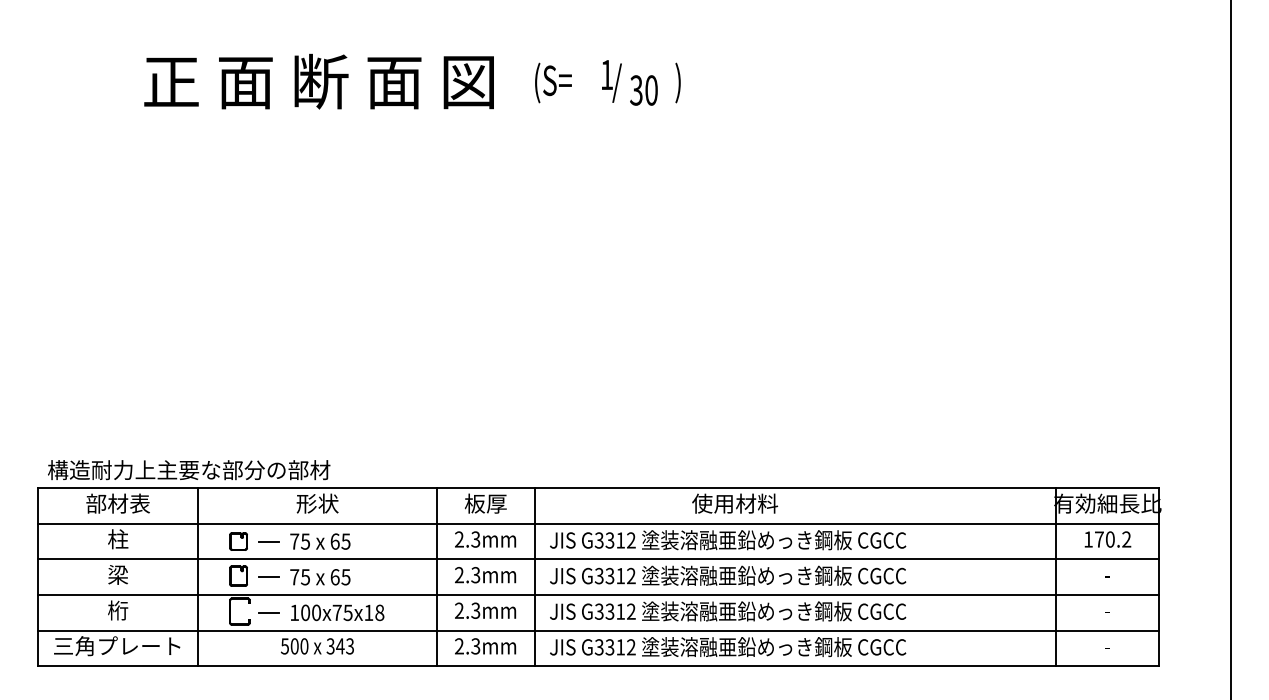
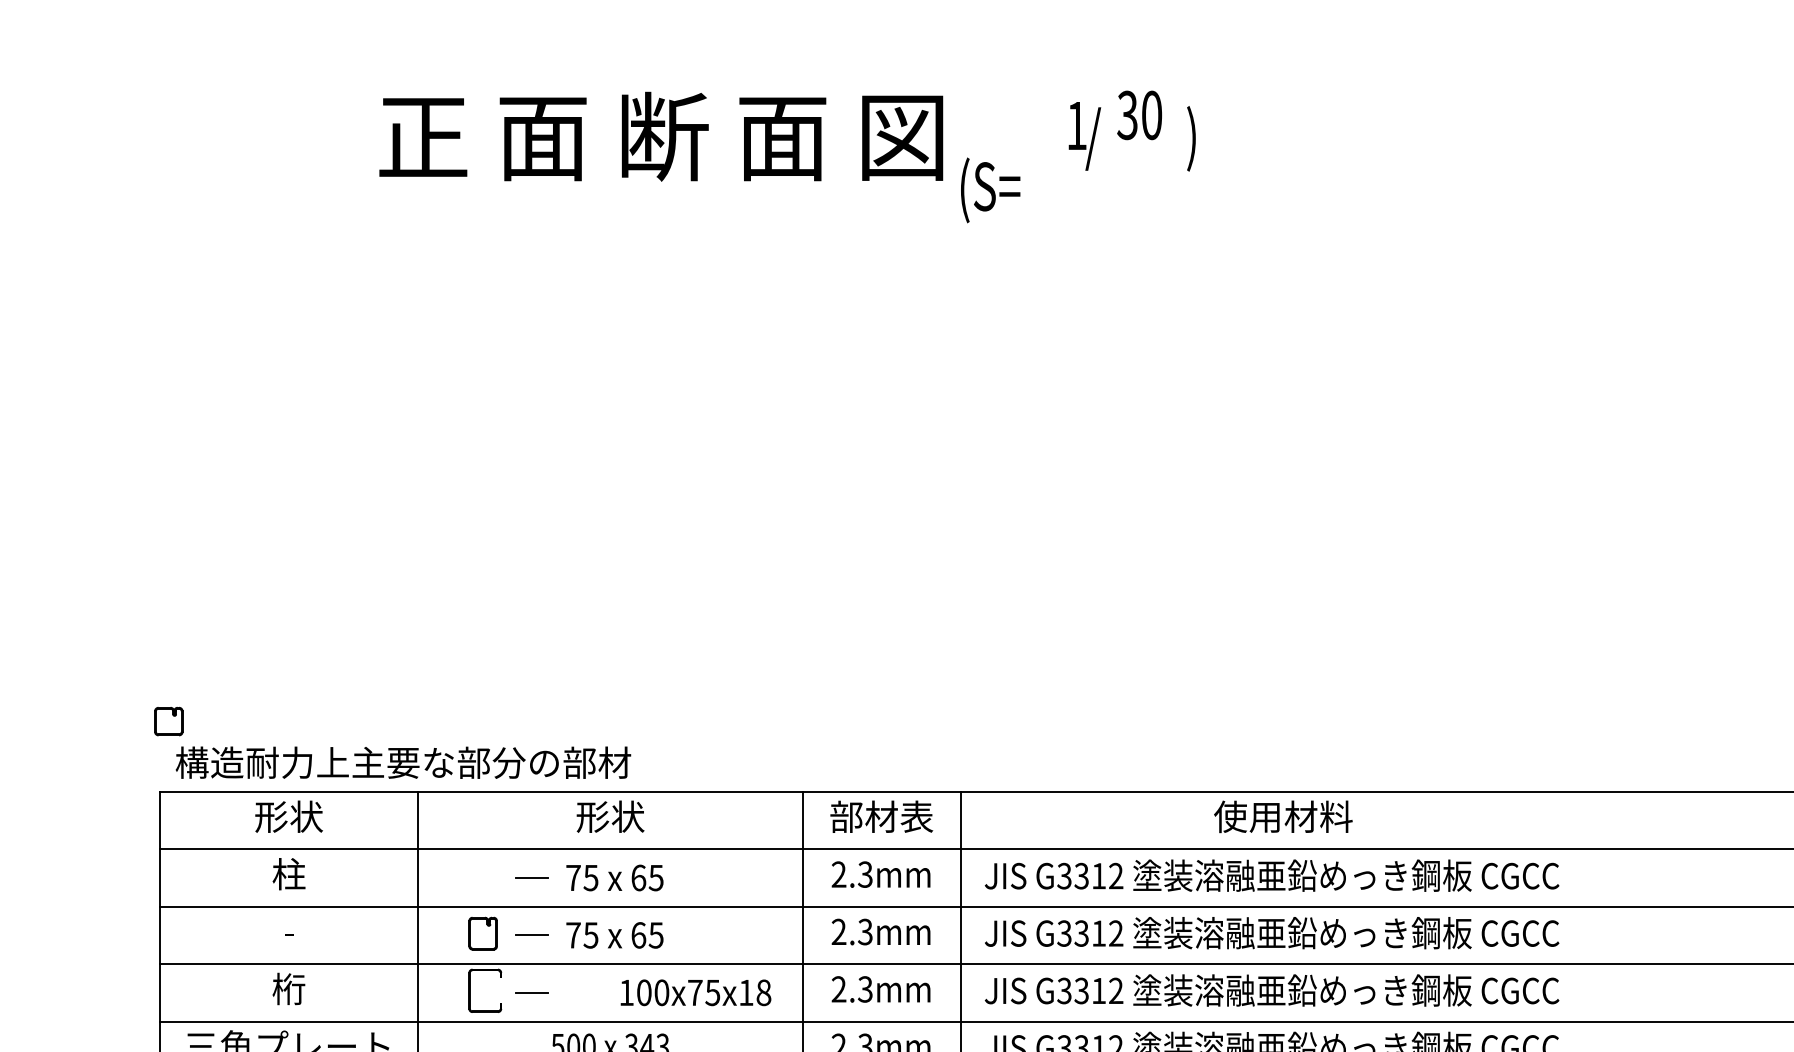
text: (318, 81) -> (660, 136), moved
text: (553, 82) -> (990, 189), moved
text: (643, 90) -> (1138, 115), moved
text: (117, 503) -> (287, 816), 部材表 -> 形状
text: (485, 503) -> (881, 816), 板厚 -> 部材表
part: (238, 541) -> (168, 721), moved
text: (117, 574) -> (287, 930), 梁 -> -
text: (337, 612) -> (695, 992), moved

